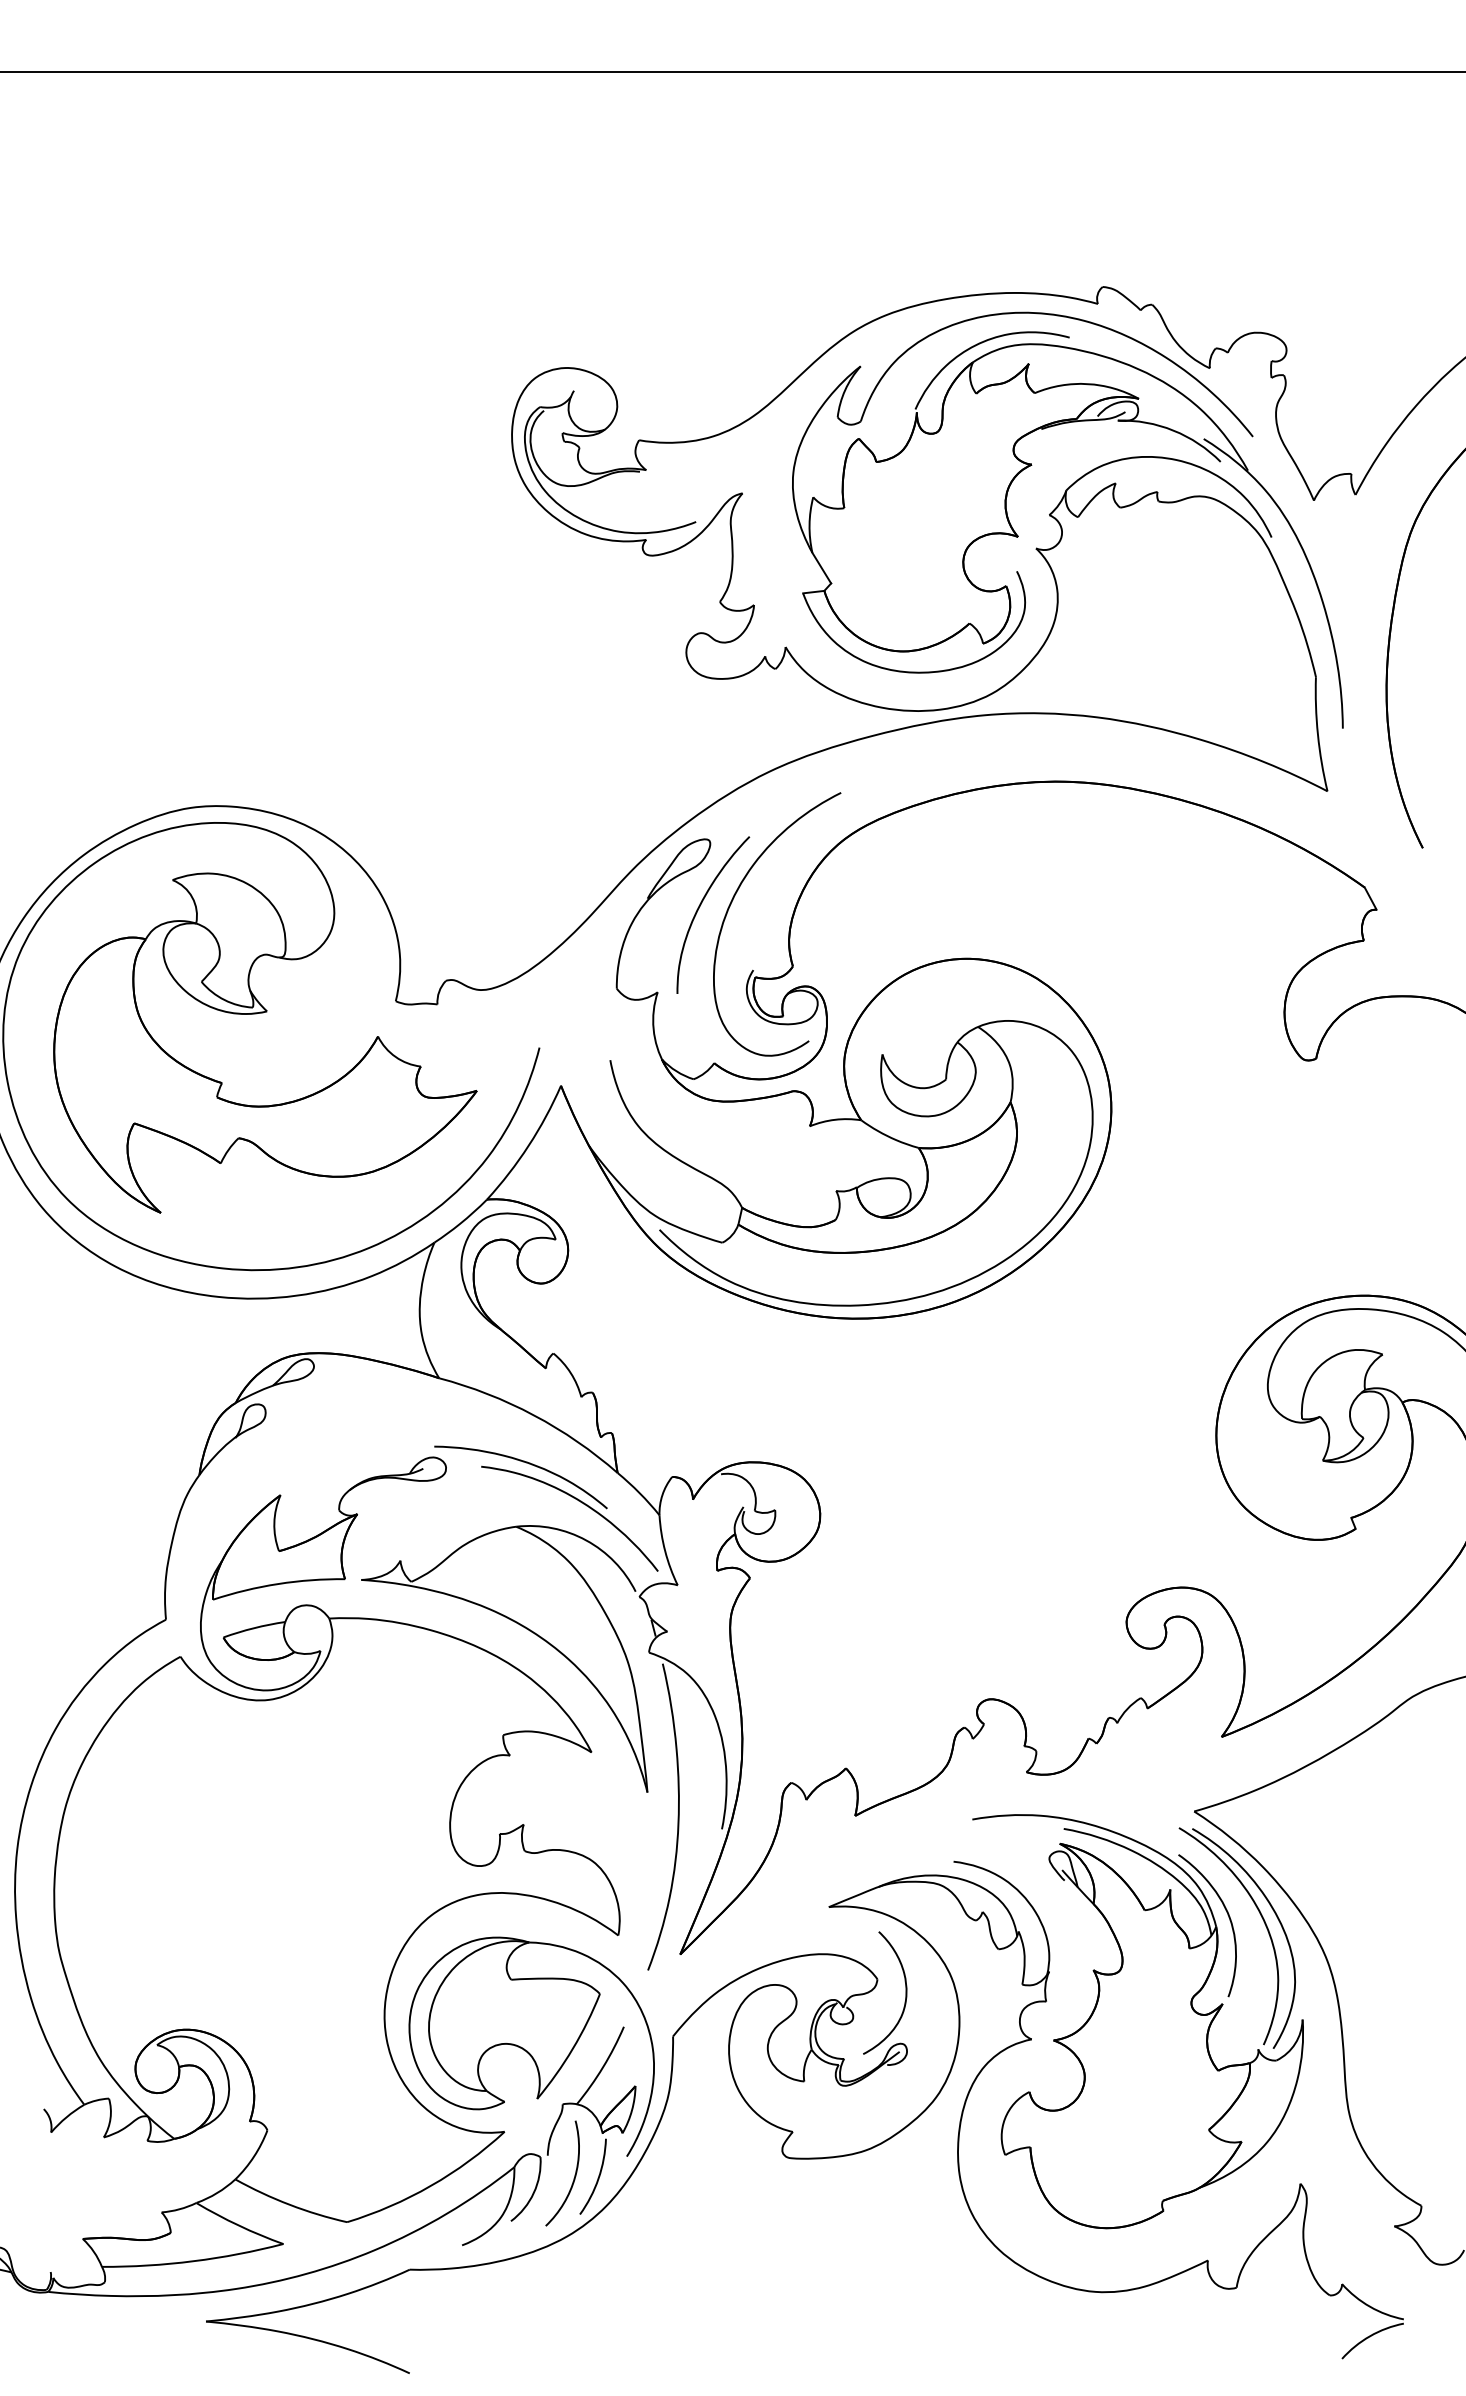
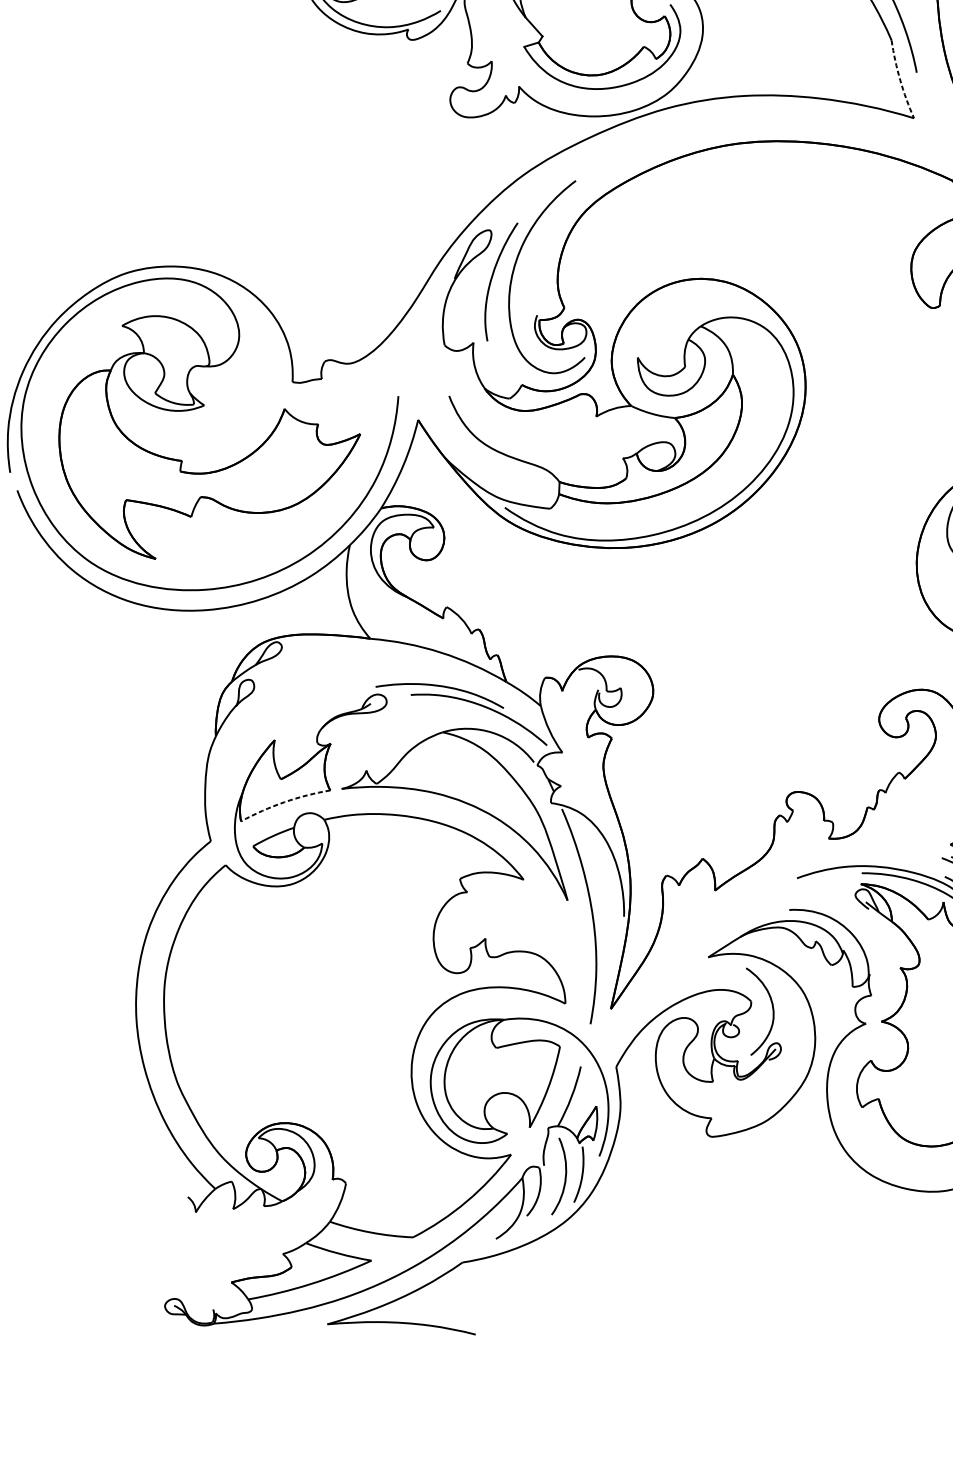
arc: (1317, 734) -> (899, 80), solid -> dashed
arc: (278, 1584) -> (284, 802), solid -> dashed

